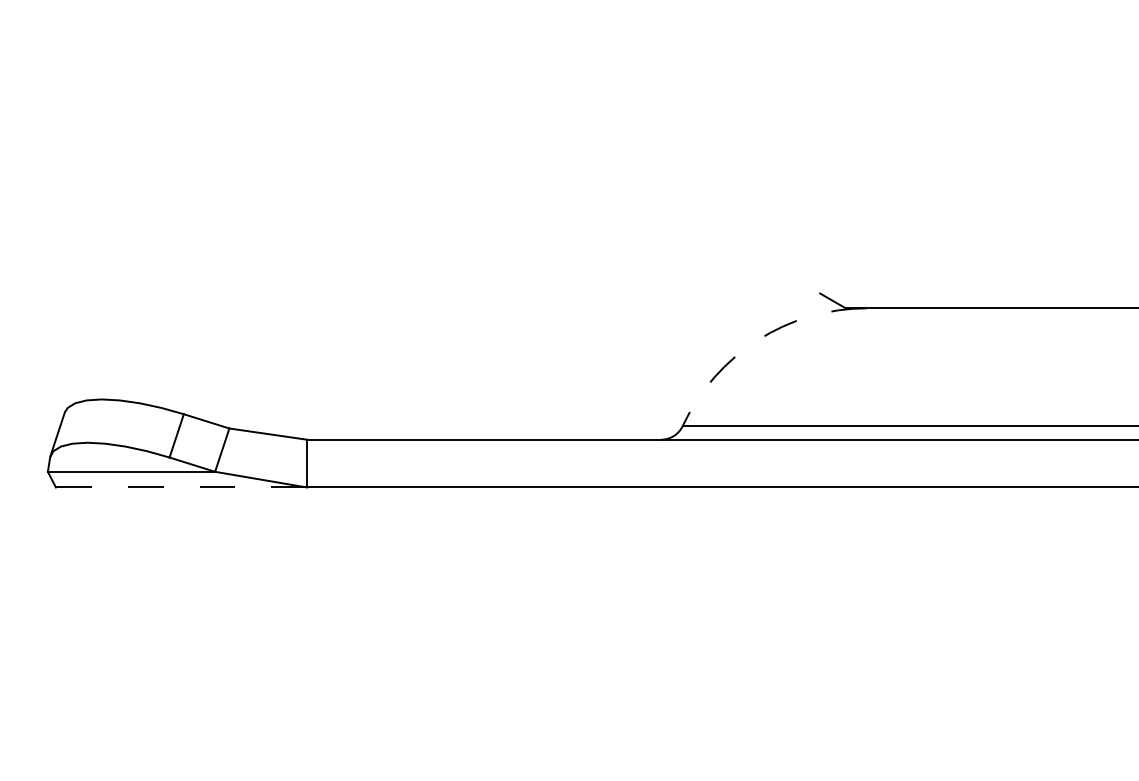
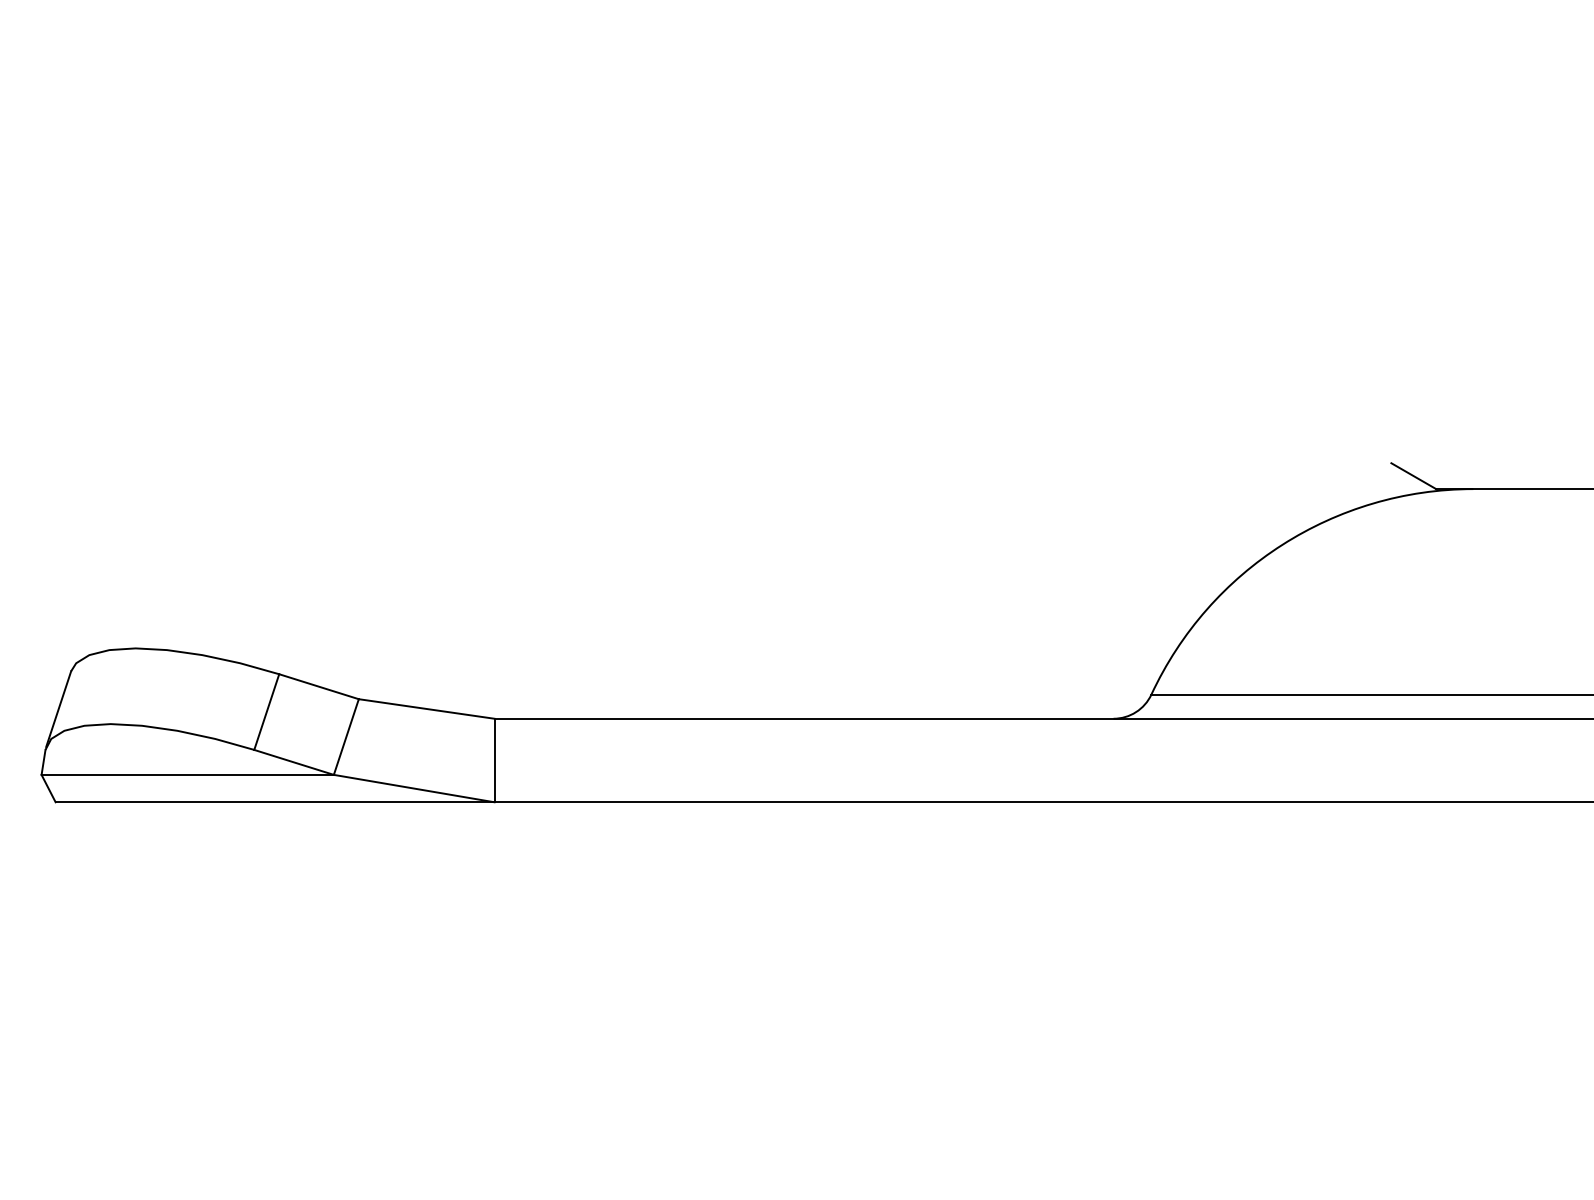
arc: (757, 340) -> (1281, 545), dashed -> solid
line: (181, 487) -> (275, 802), dashed -> solid

